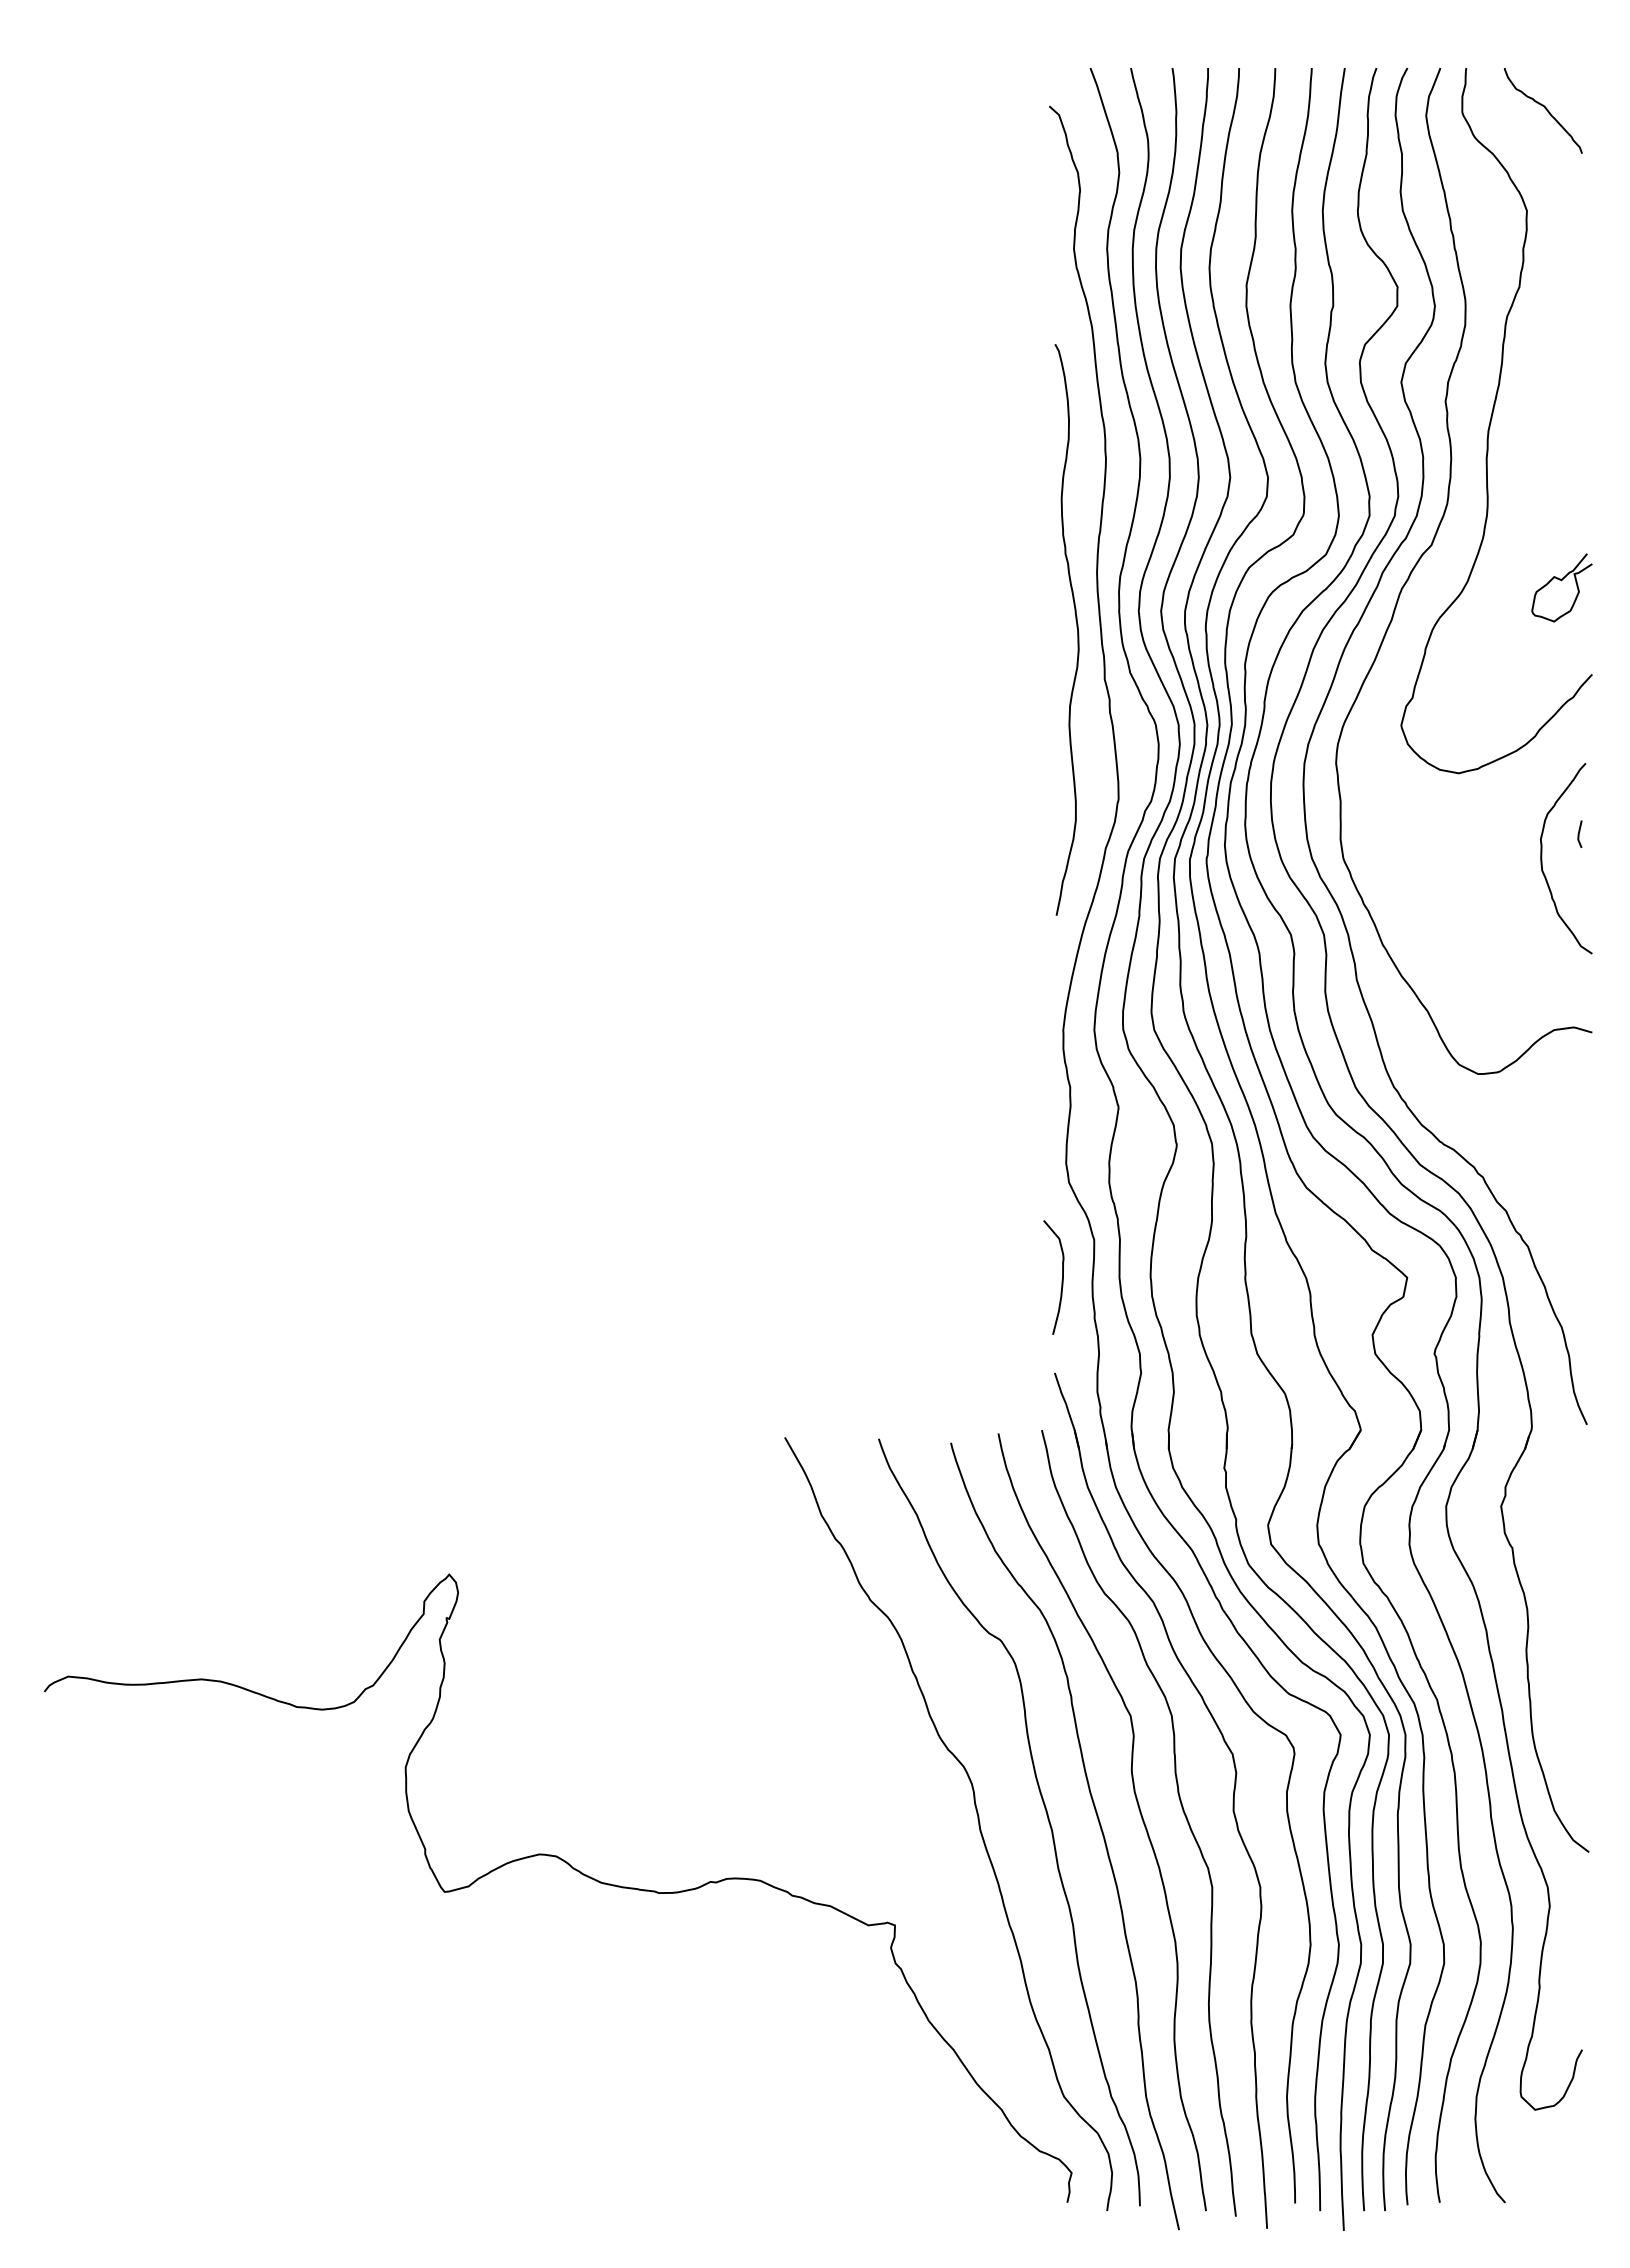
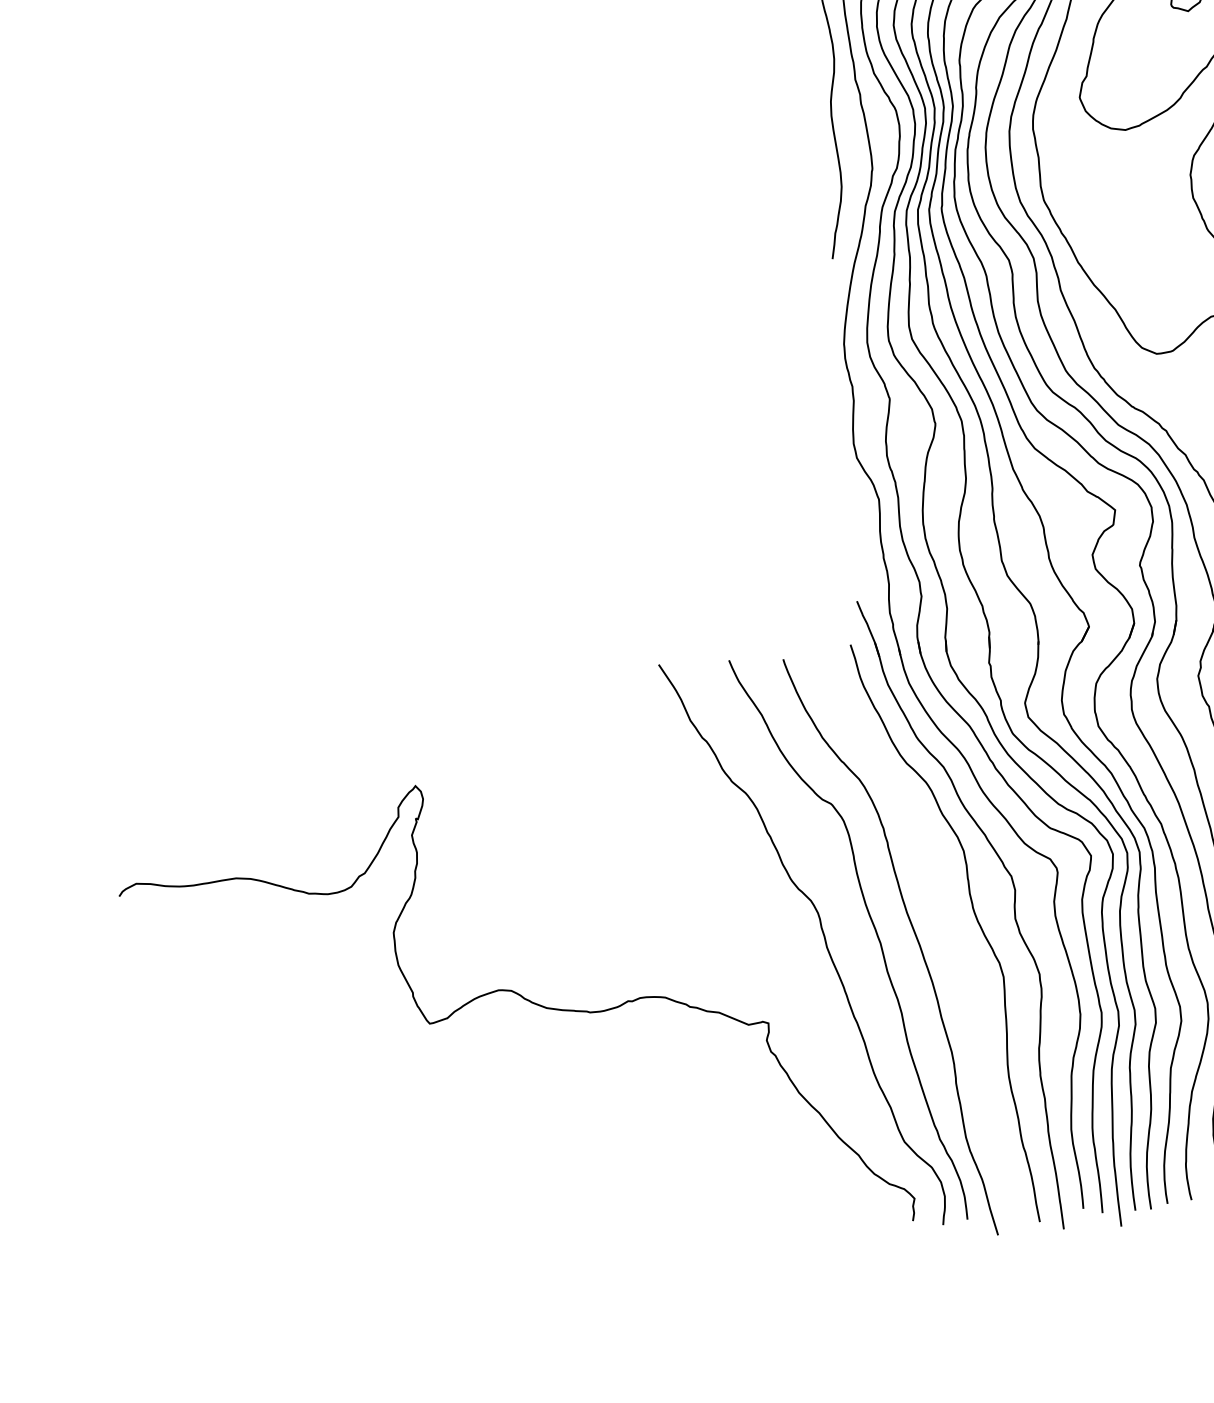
curve: (1061, 1280) -> (856, 531), removed
curve: (1138, 1809) -> (944, 923), removed

